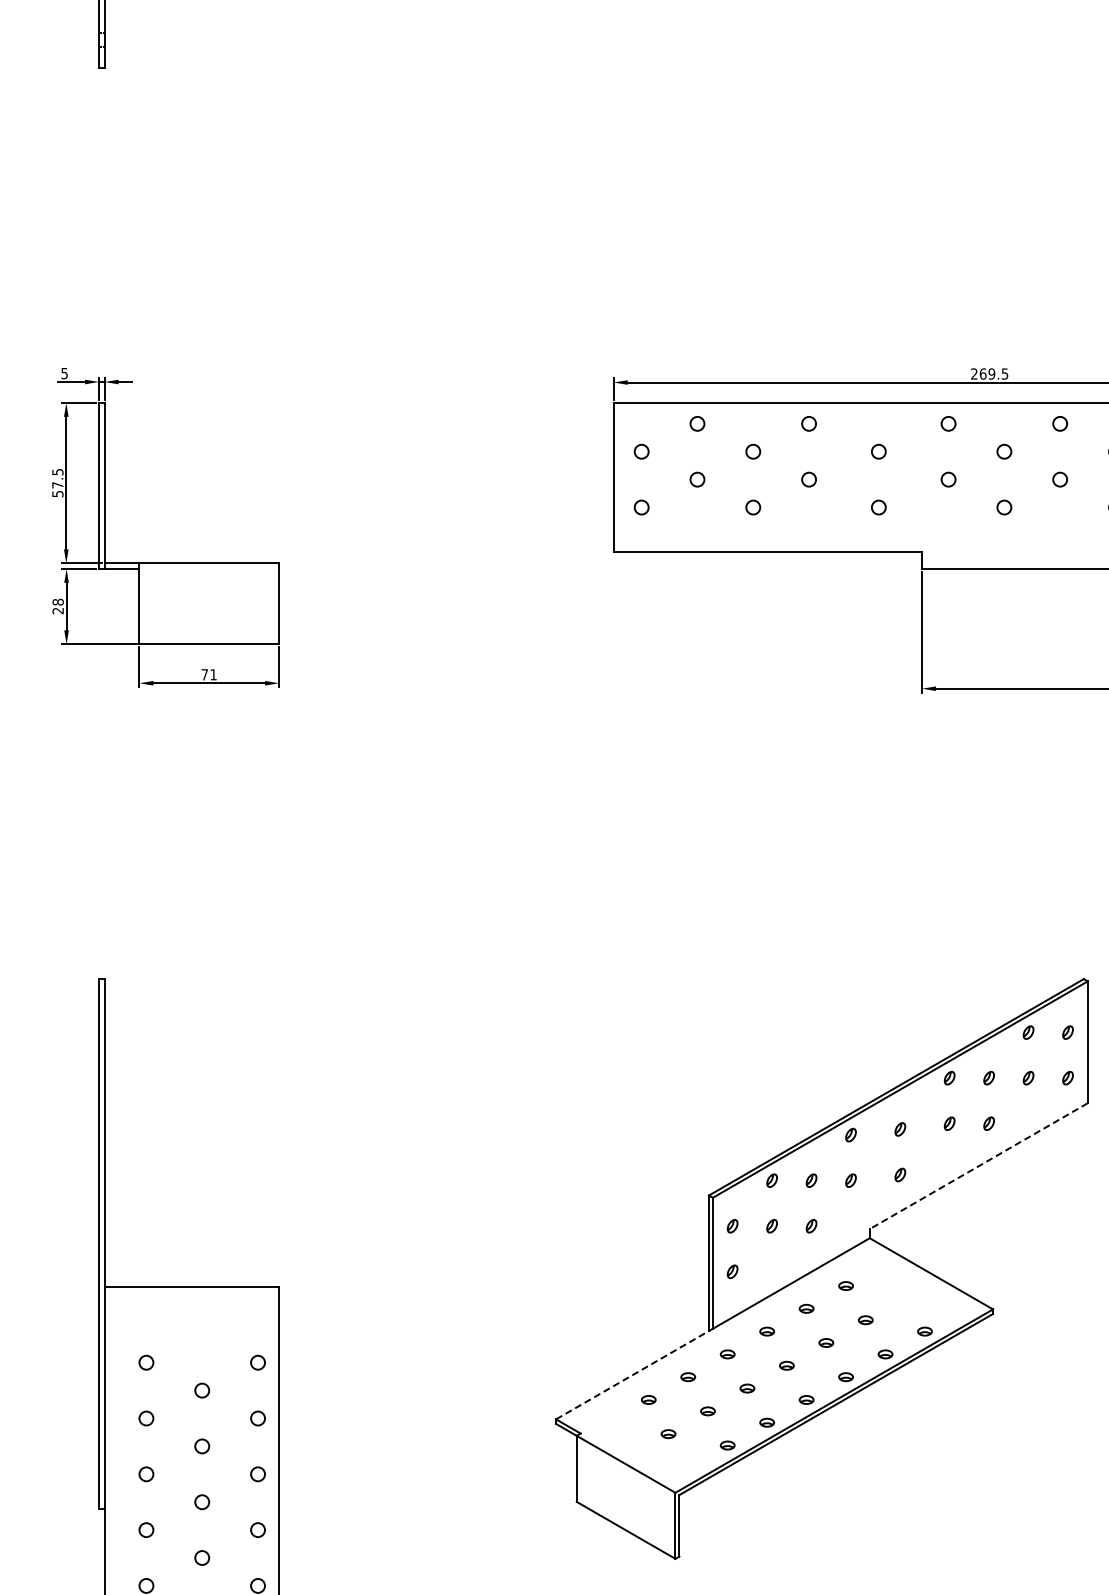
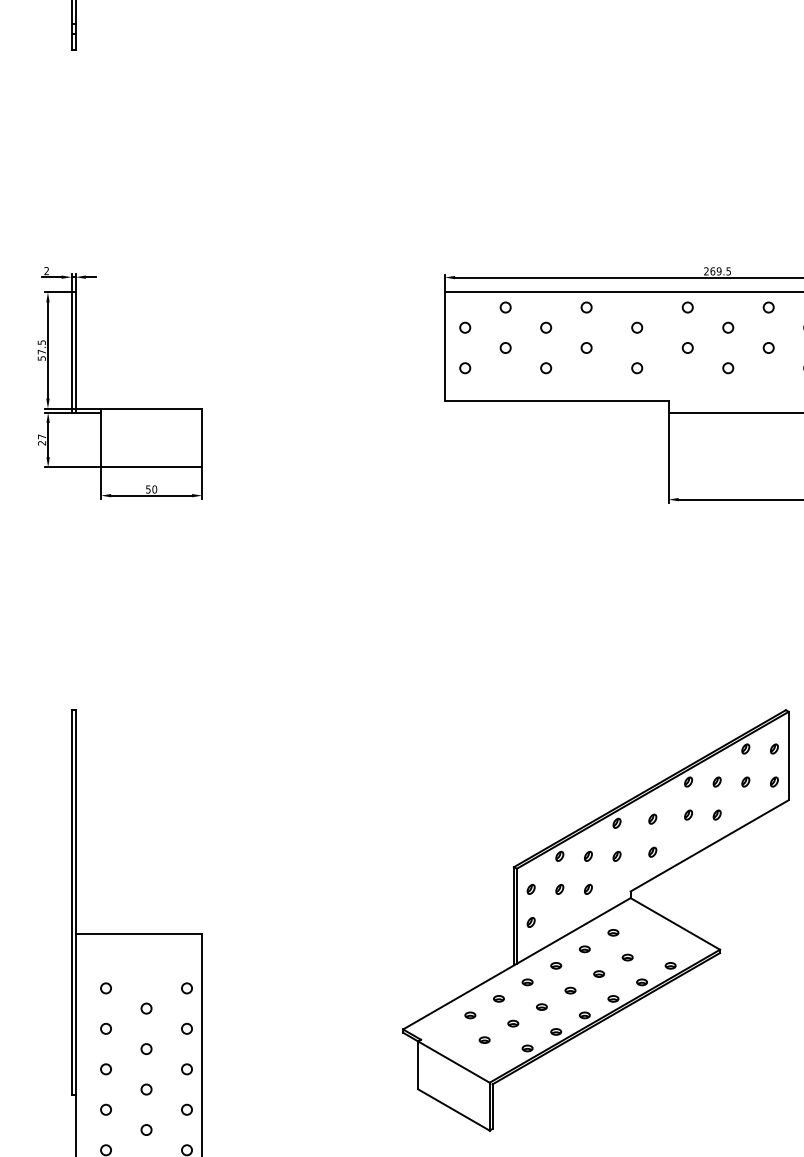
text: (64, 373) -> (46, 271), 5 -> 2
text: (57, 601) -> (41, 436), 28 -> 27
text: (208, 674) -> (151, 489), 71 -> 50
line: (978, 1166) -> (709, 846), dashed -> solid
line: (634, 1374) -> (460, 996), dashed -> solid

